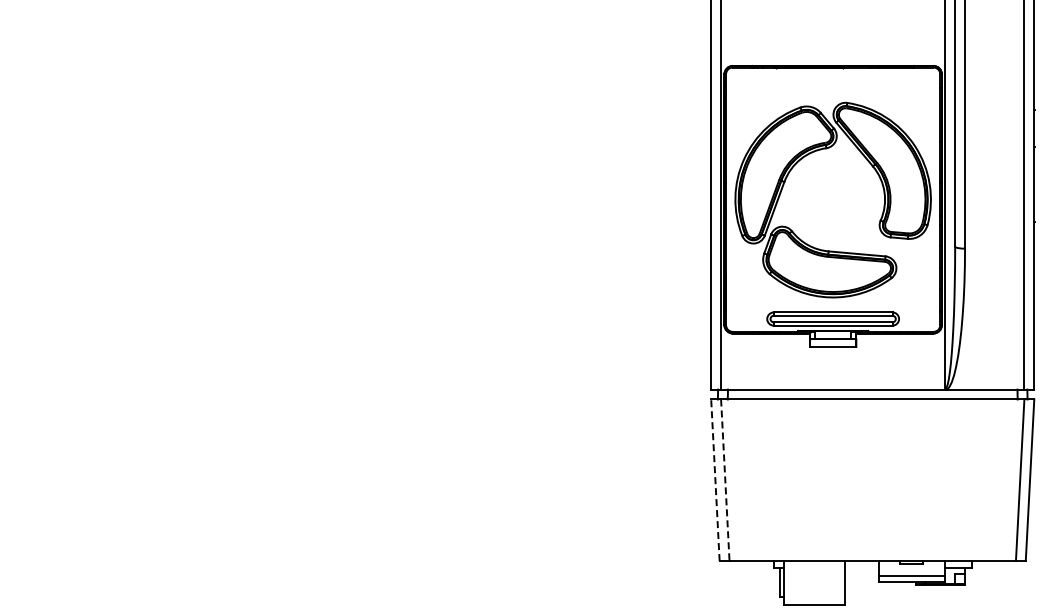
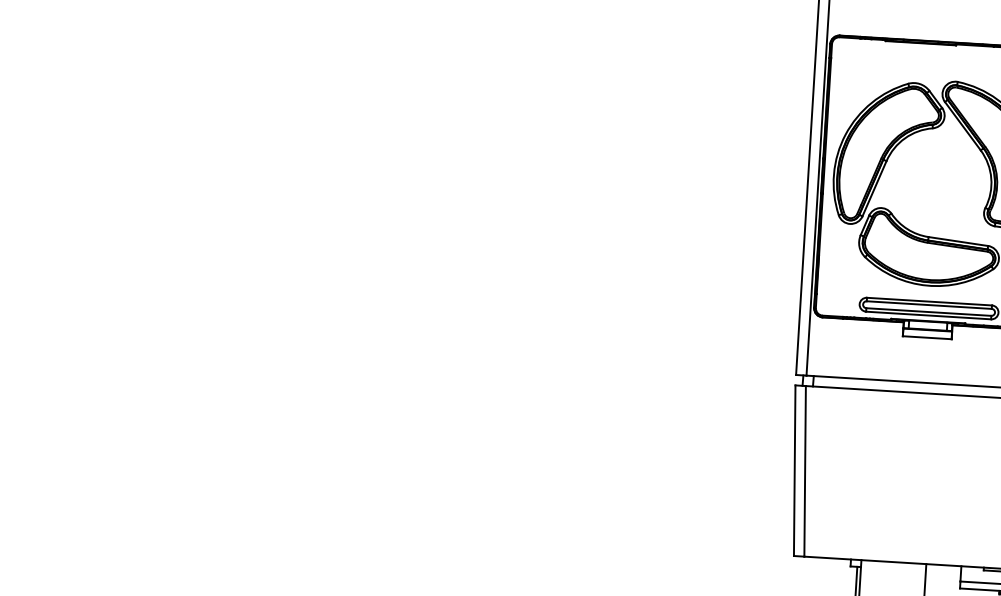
line: (715, 480) -> (794, 470), dashed -> solid
line: (725, 480) -> (805, 471), dashed -> solid

